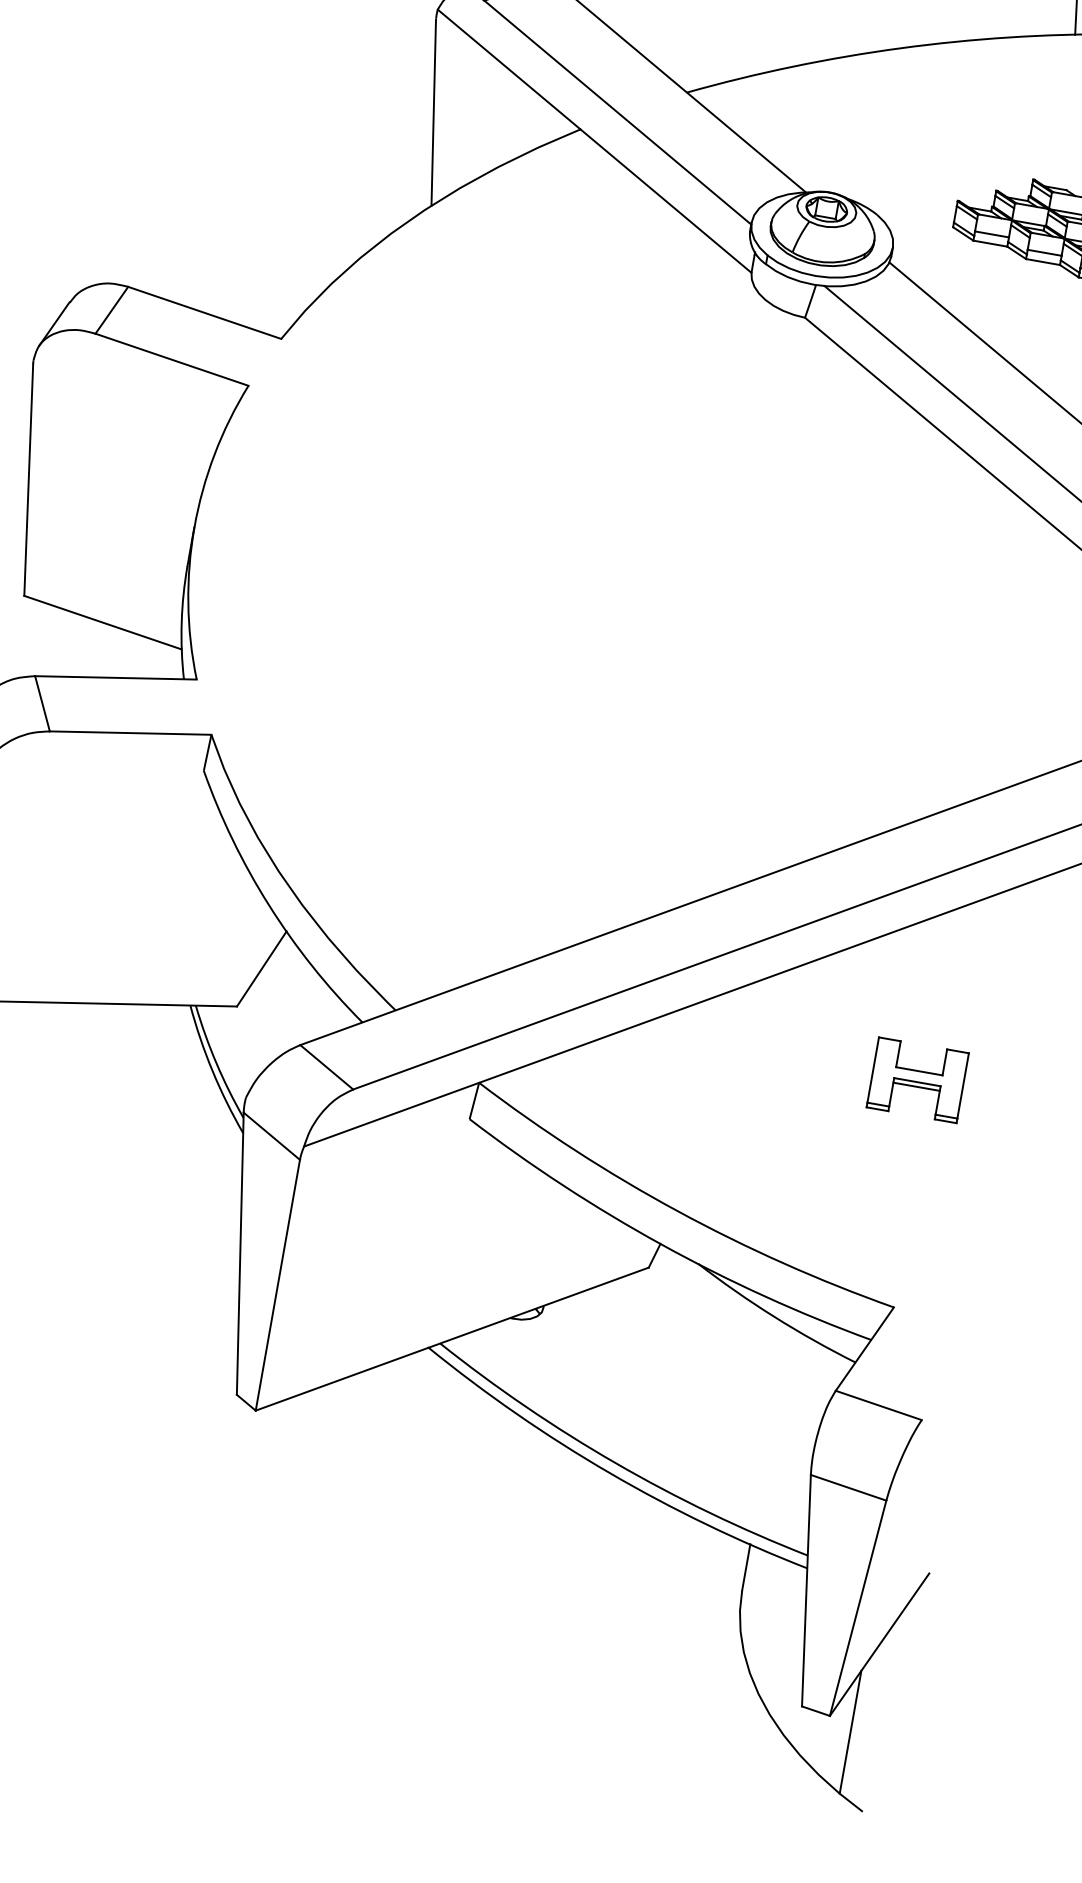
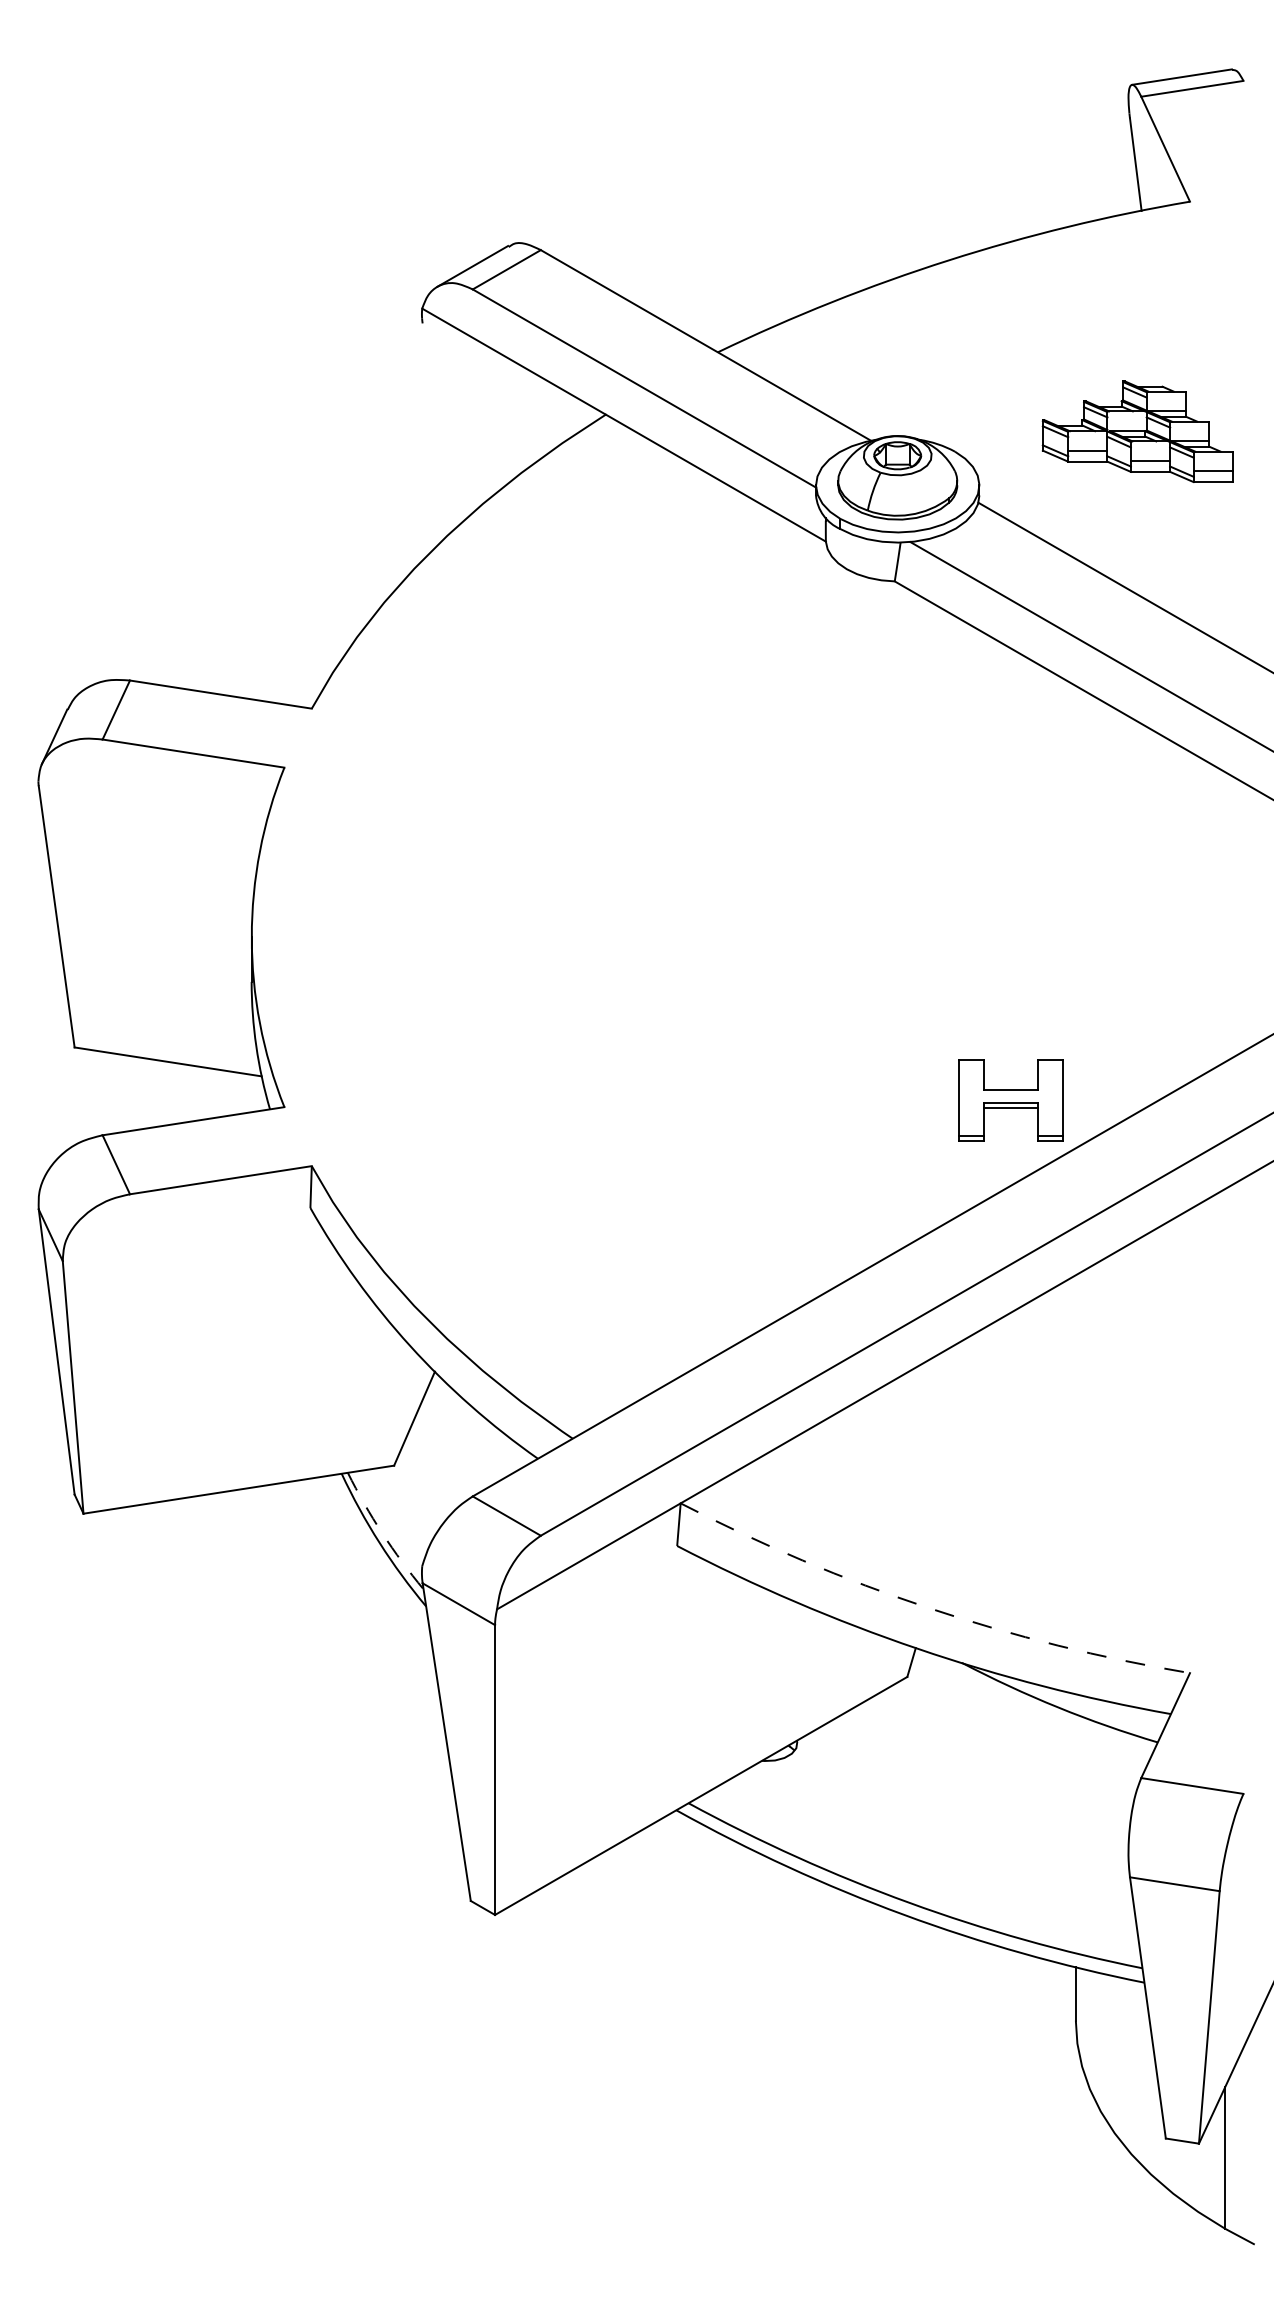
line: (433, 113) -> (437, 426), removed
arc: (216, 1063) -> (382, 1533), solid -> dashed
part: (917, 1079) -> (1010, 1100), moved
arc: (677, 1211) -> (928, 1608), solid -> dashed

